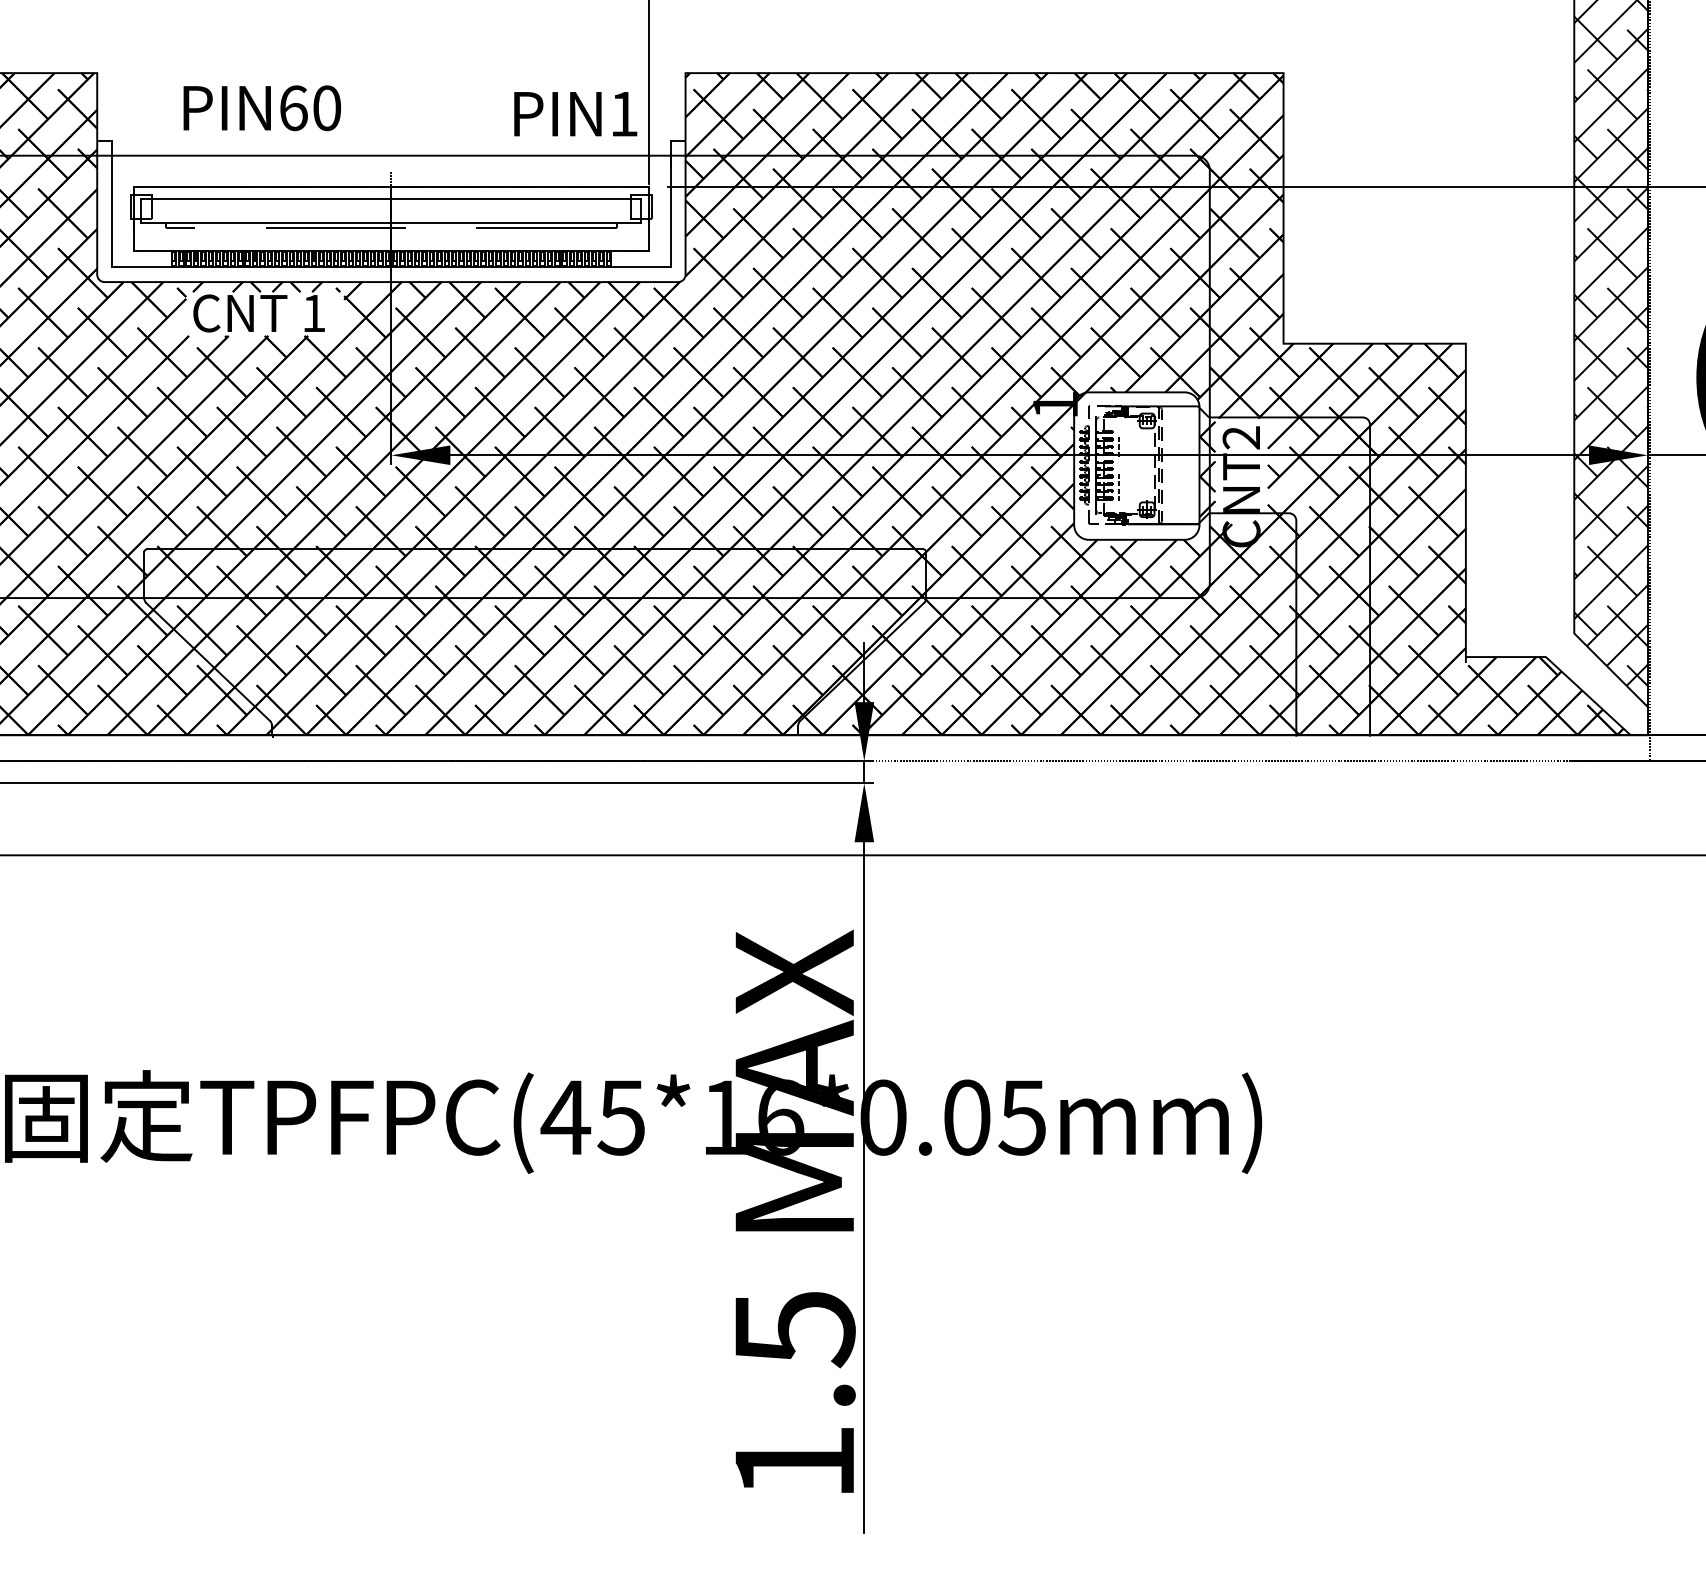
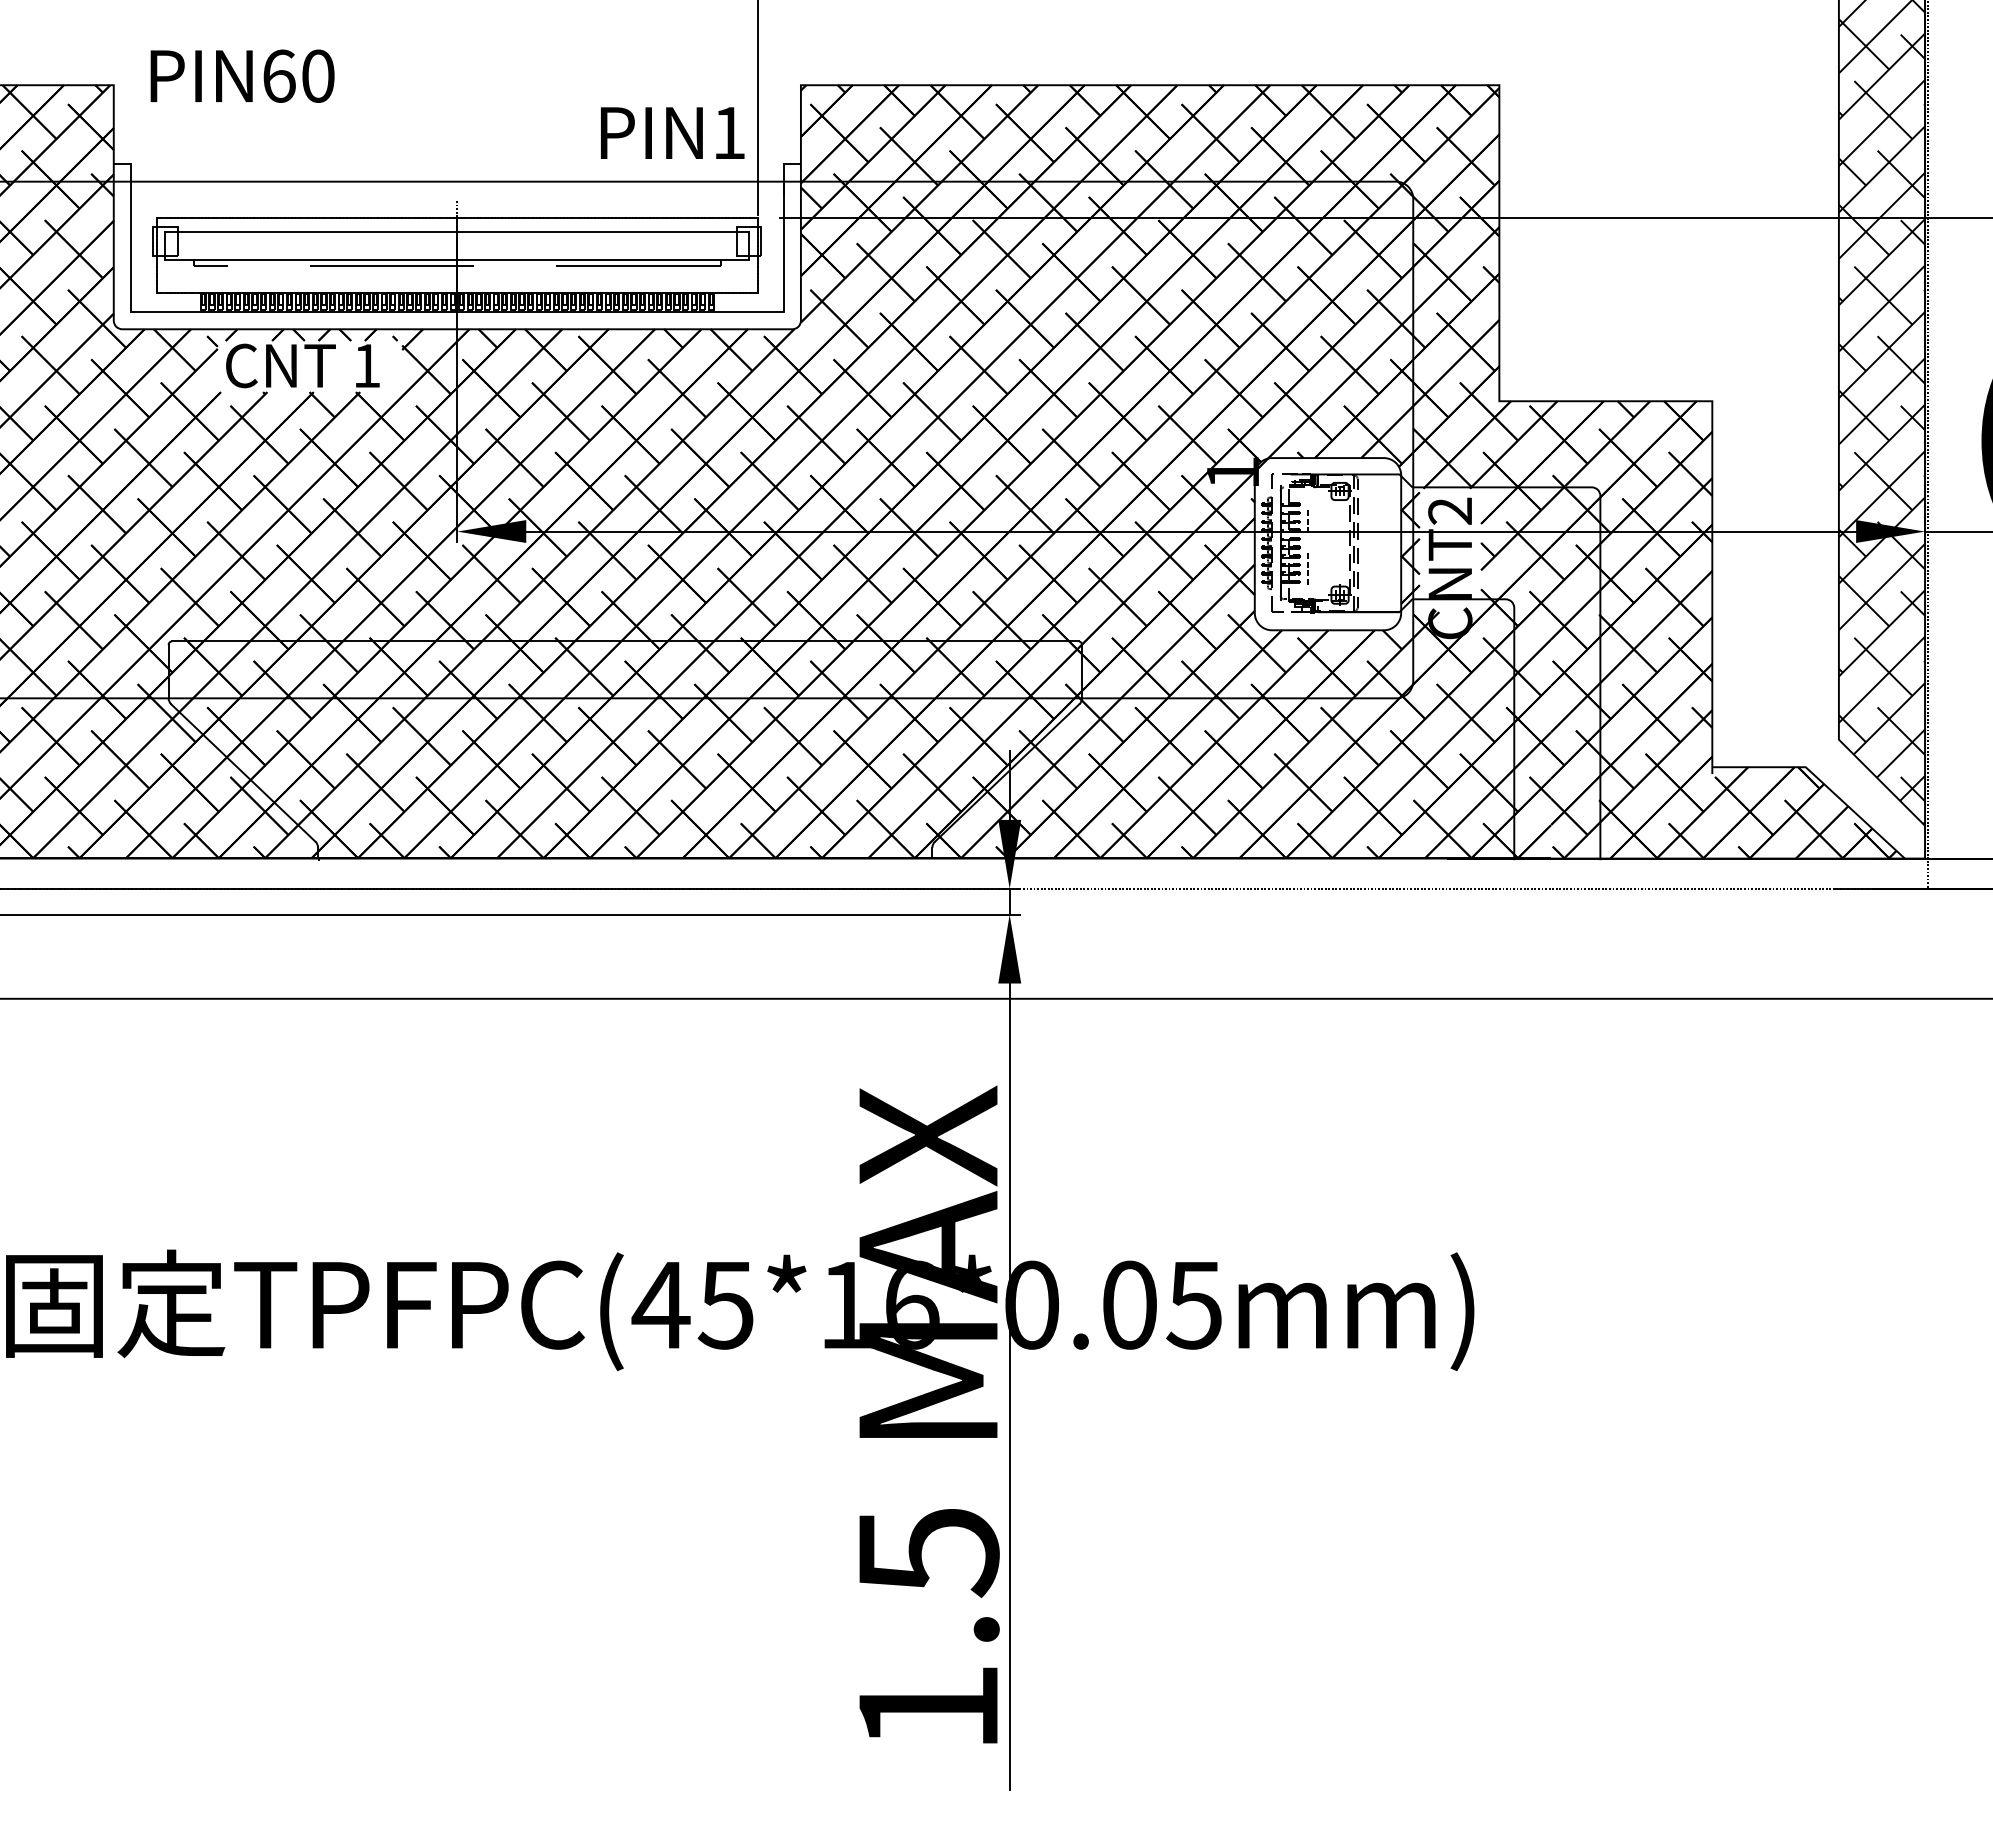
text: (262, 107) -> (242, 75), moved

